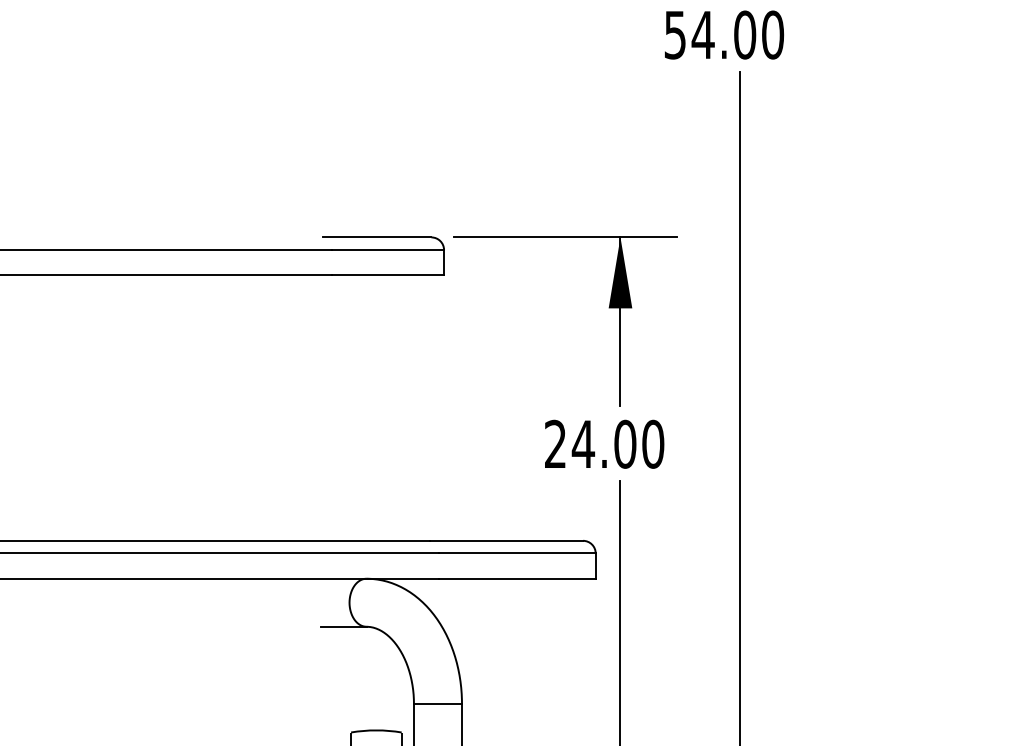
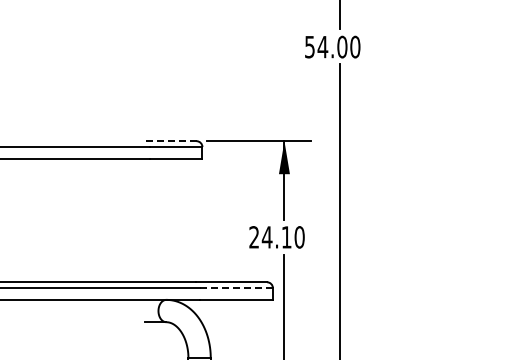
line: (377, 238) -> (171, 141), solid -> dashed
text: (624, 444) -> (286, 237), 24.00 -> 24.10
line: (517, 554) -> (236, 288), solid -> dashed

